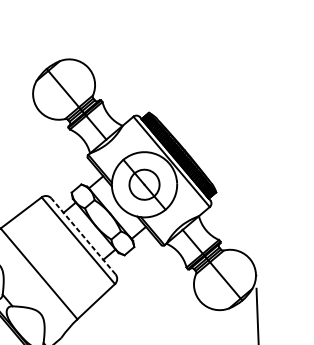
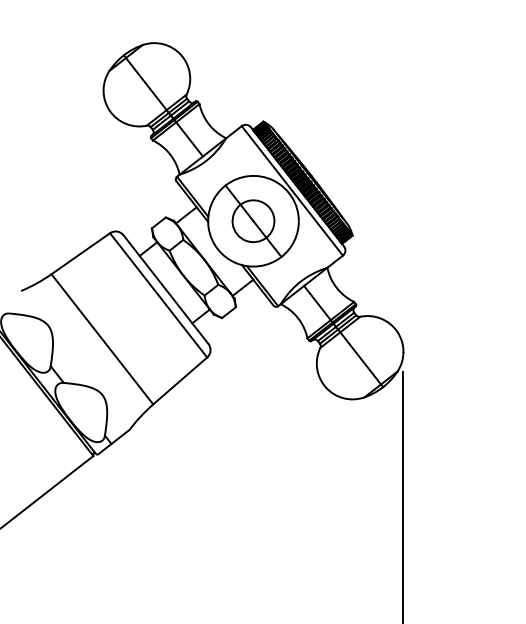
line: (83, 236) -> (165, 289), dashed -> solid

